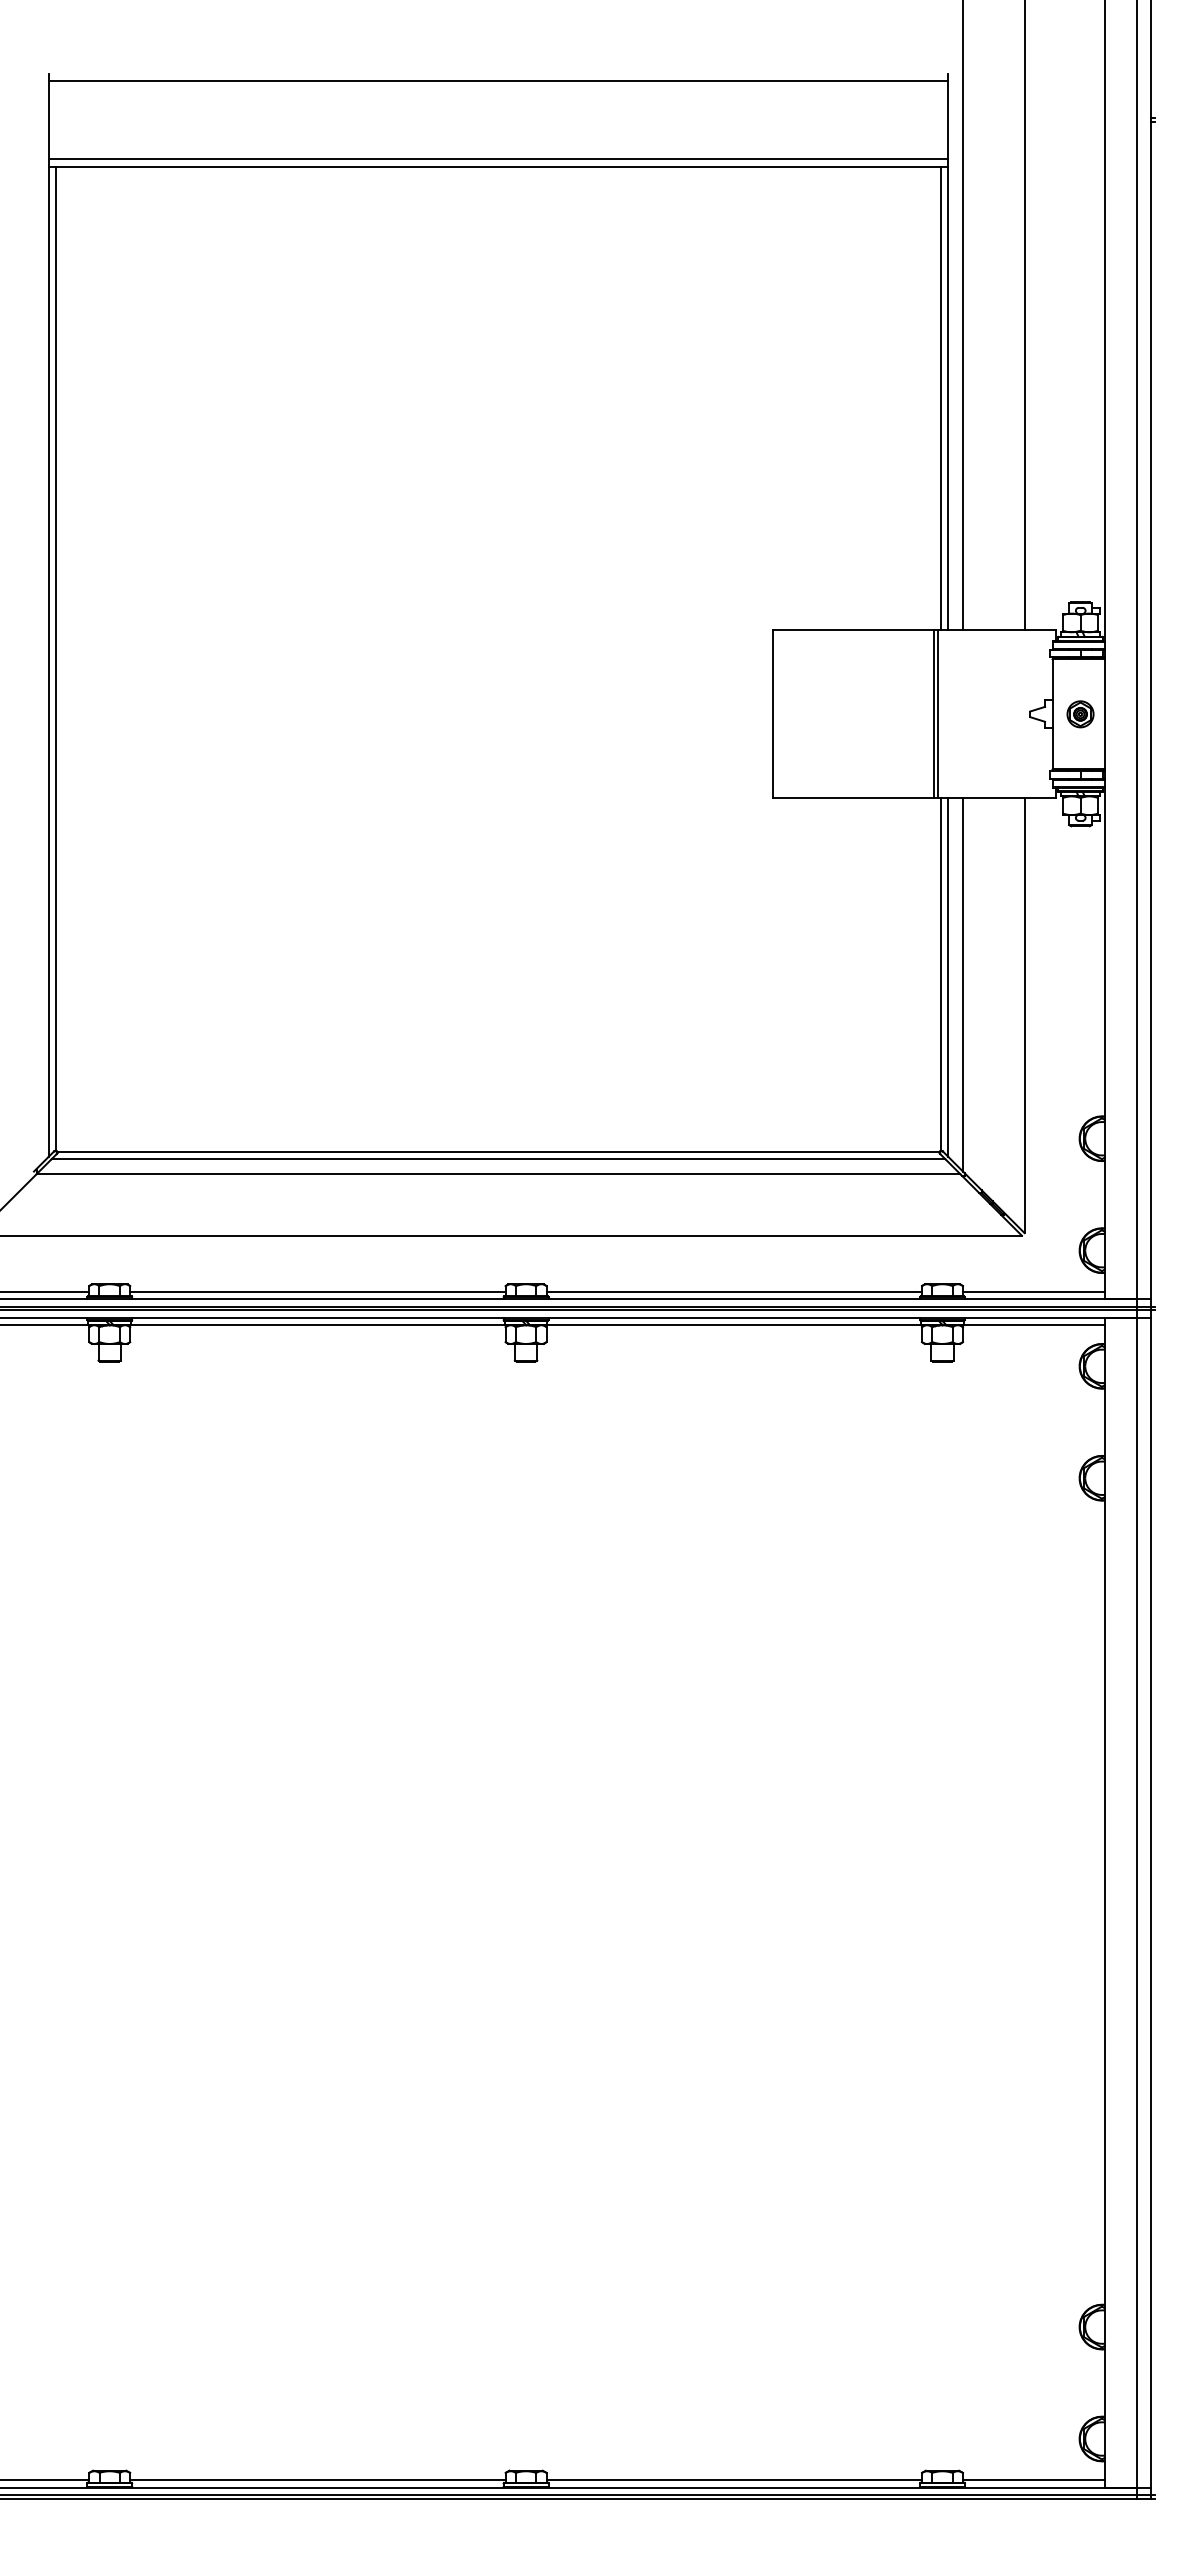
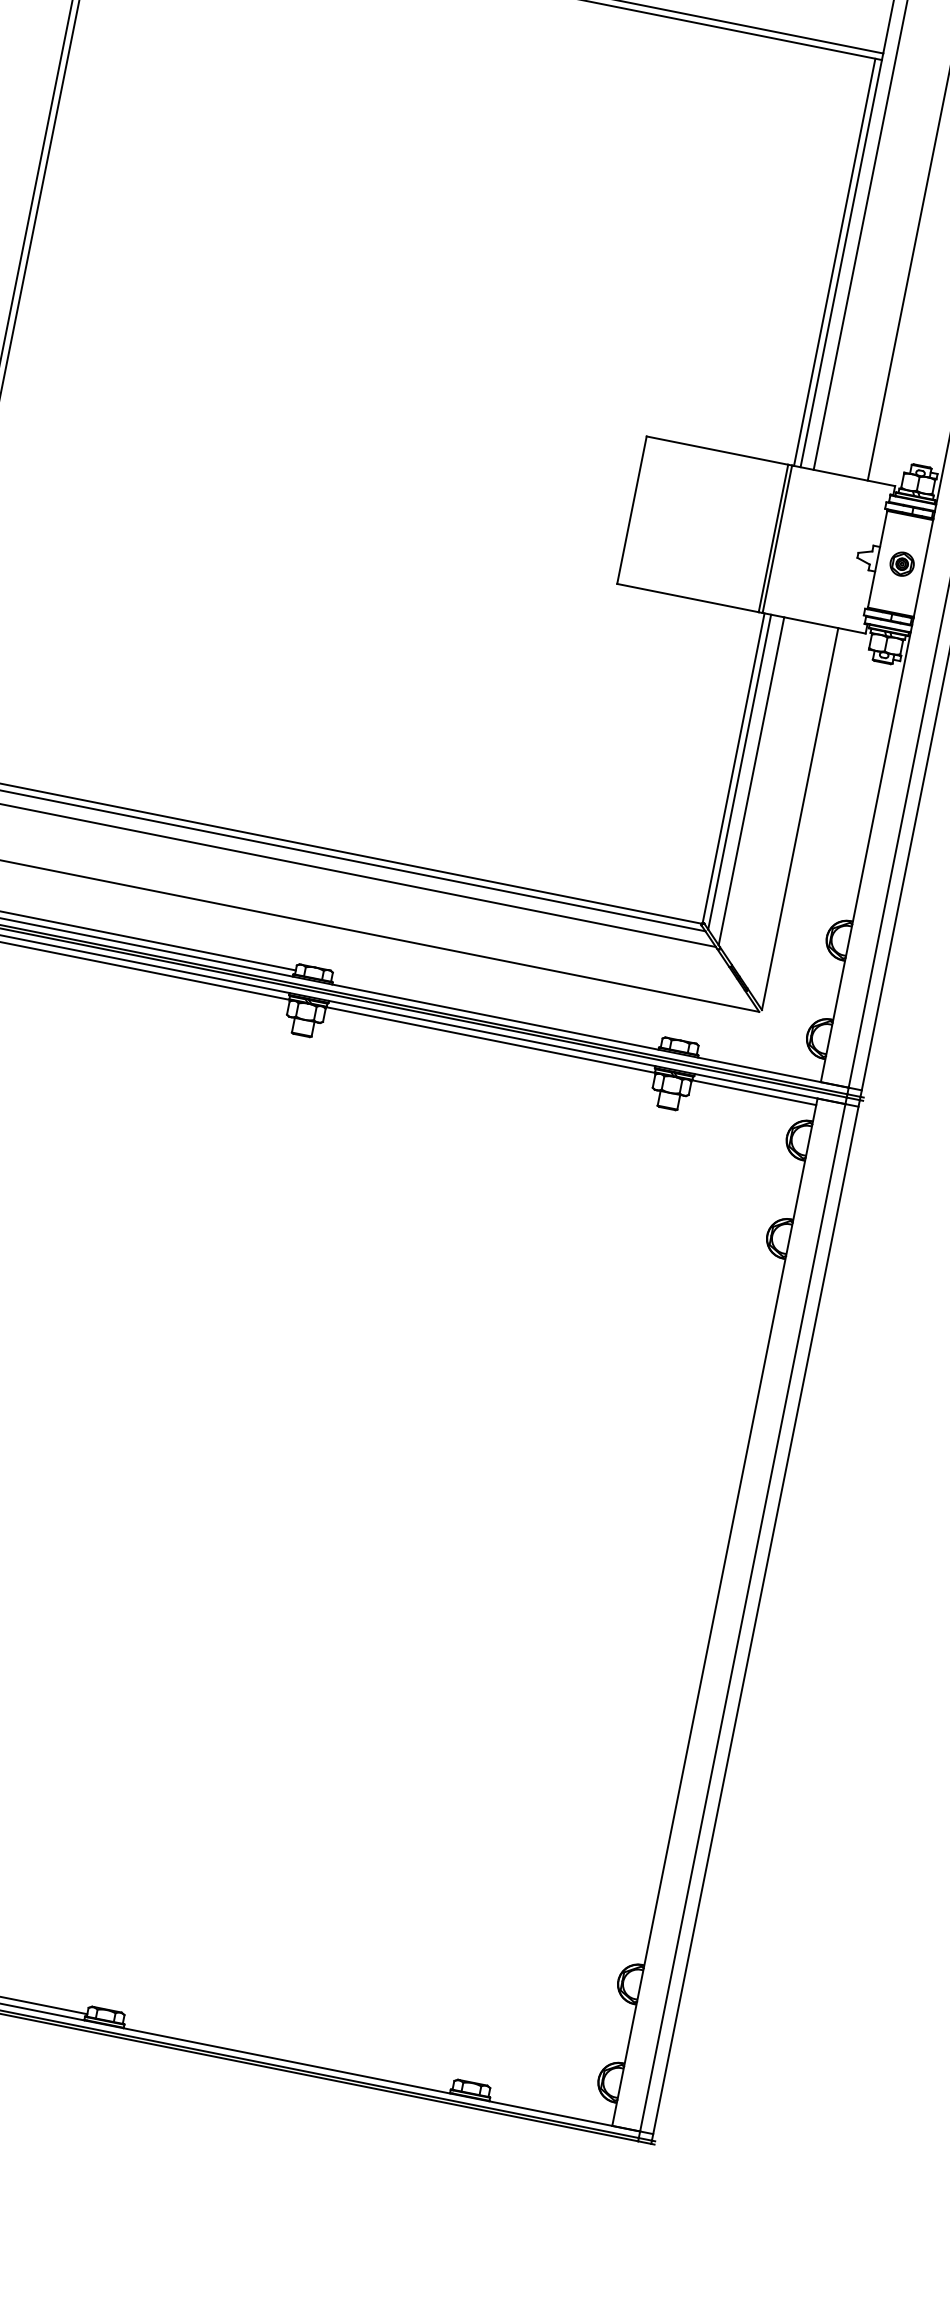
line: (733, 1291) -> (496, 1010), removed
line: (1033, 1291) -> (759, 1062), removed
line: (734, 2480) -> (288, 2054), removed
line: (1033, 2480) -> (550, 2107), removed

